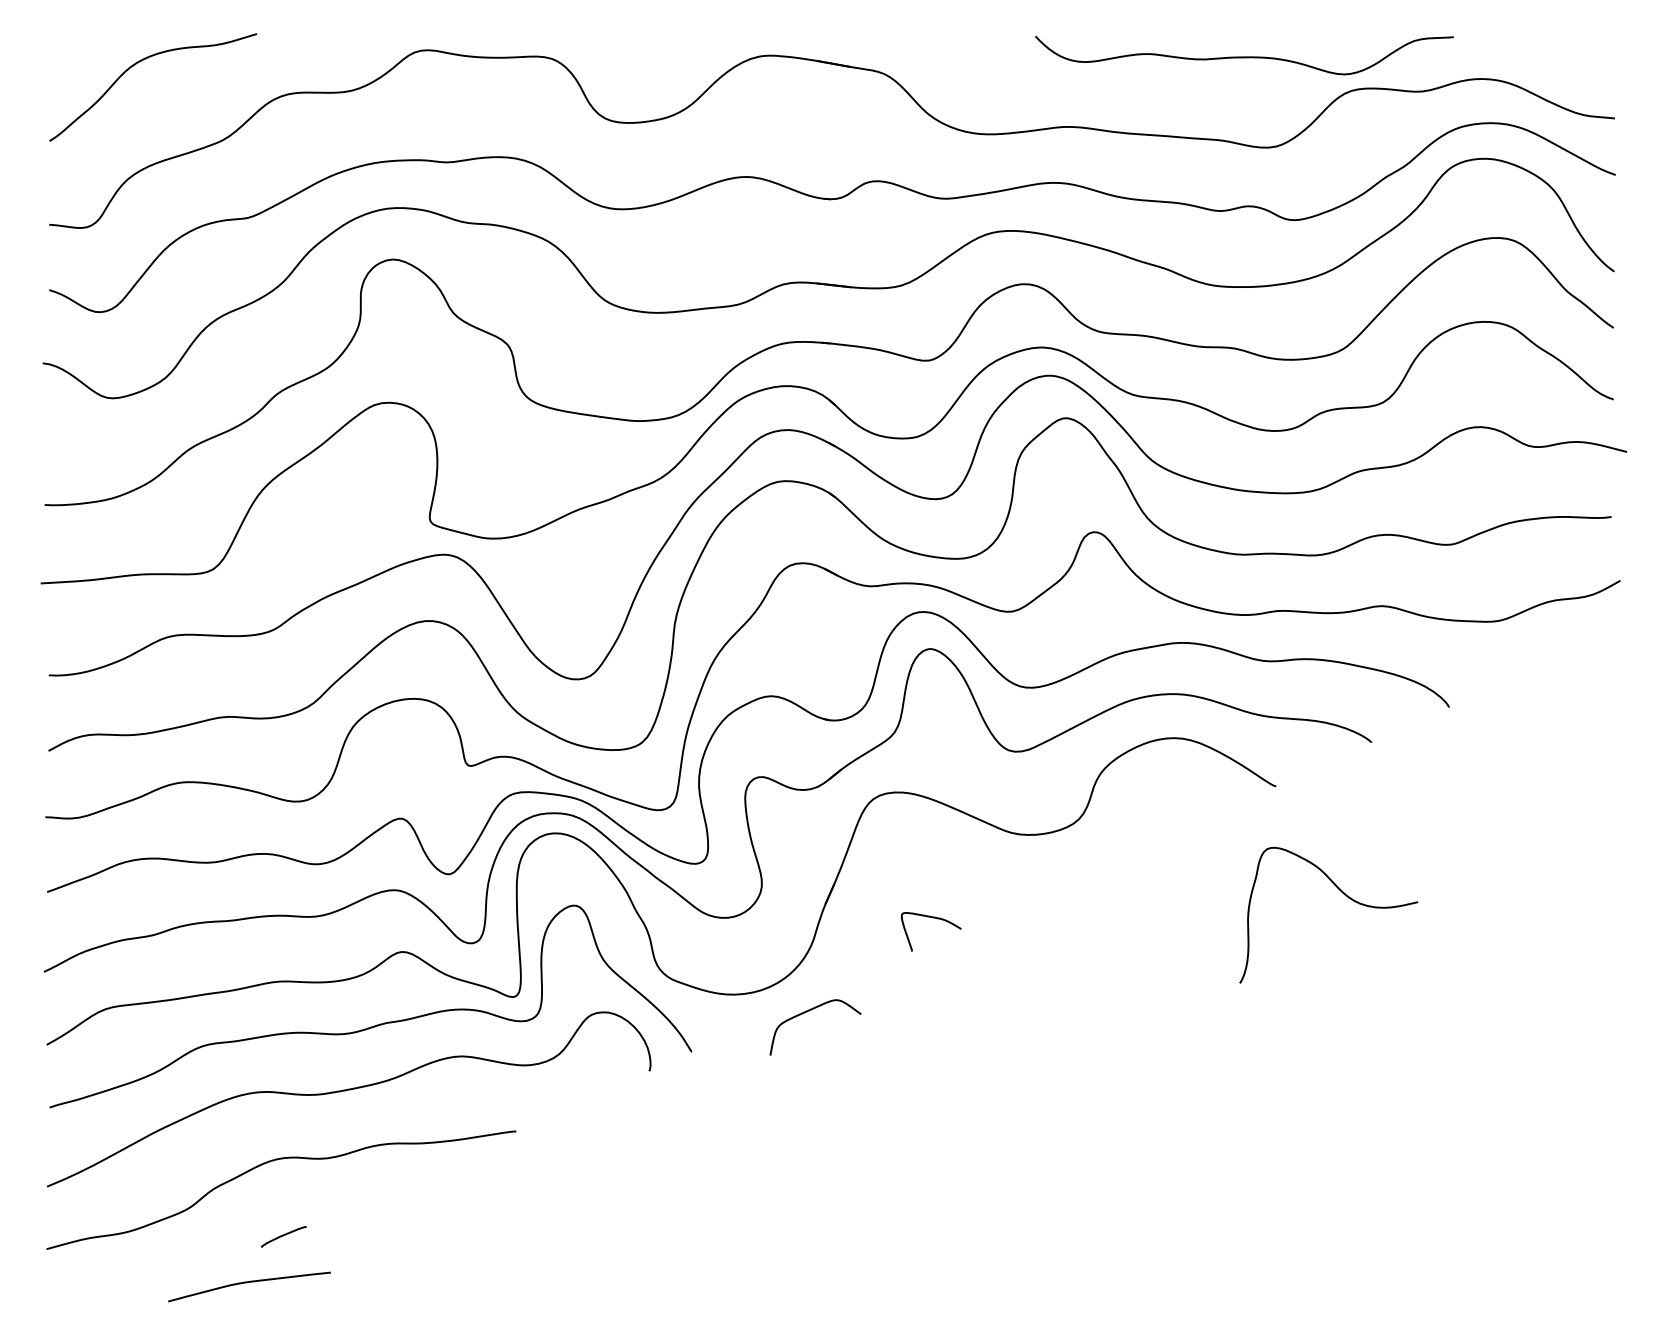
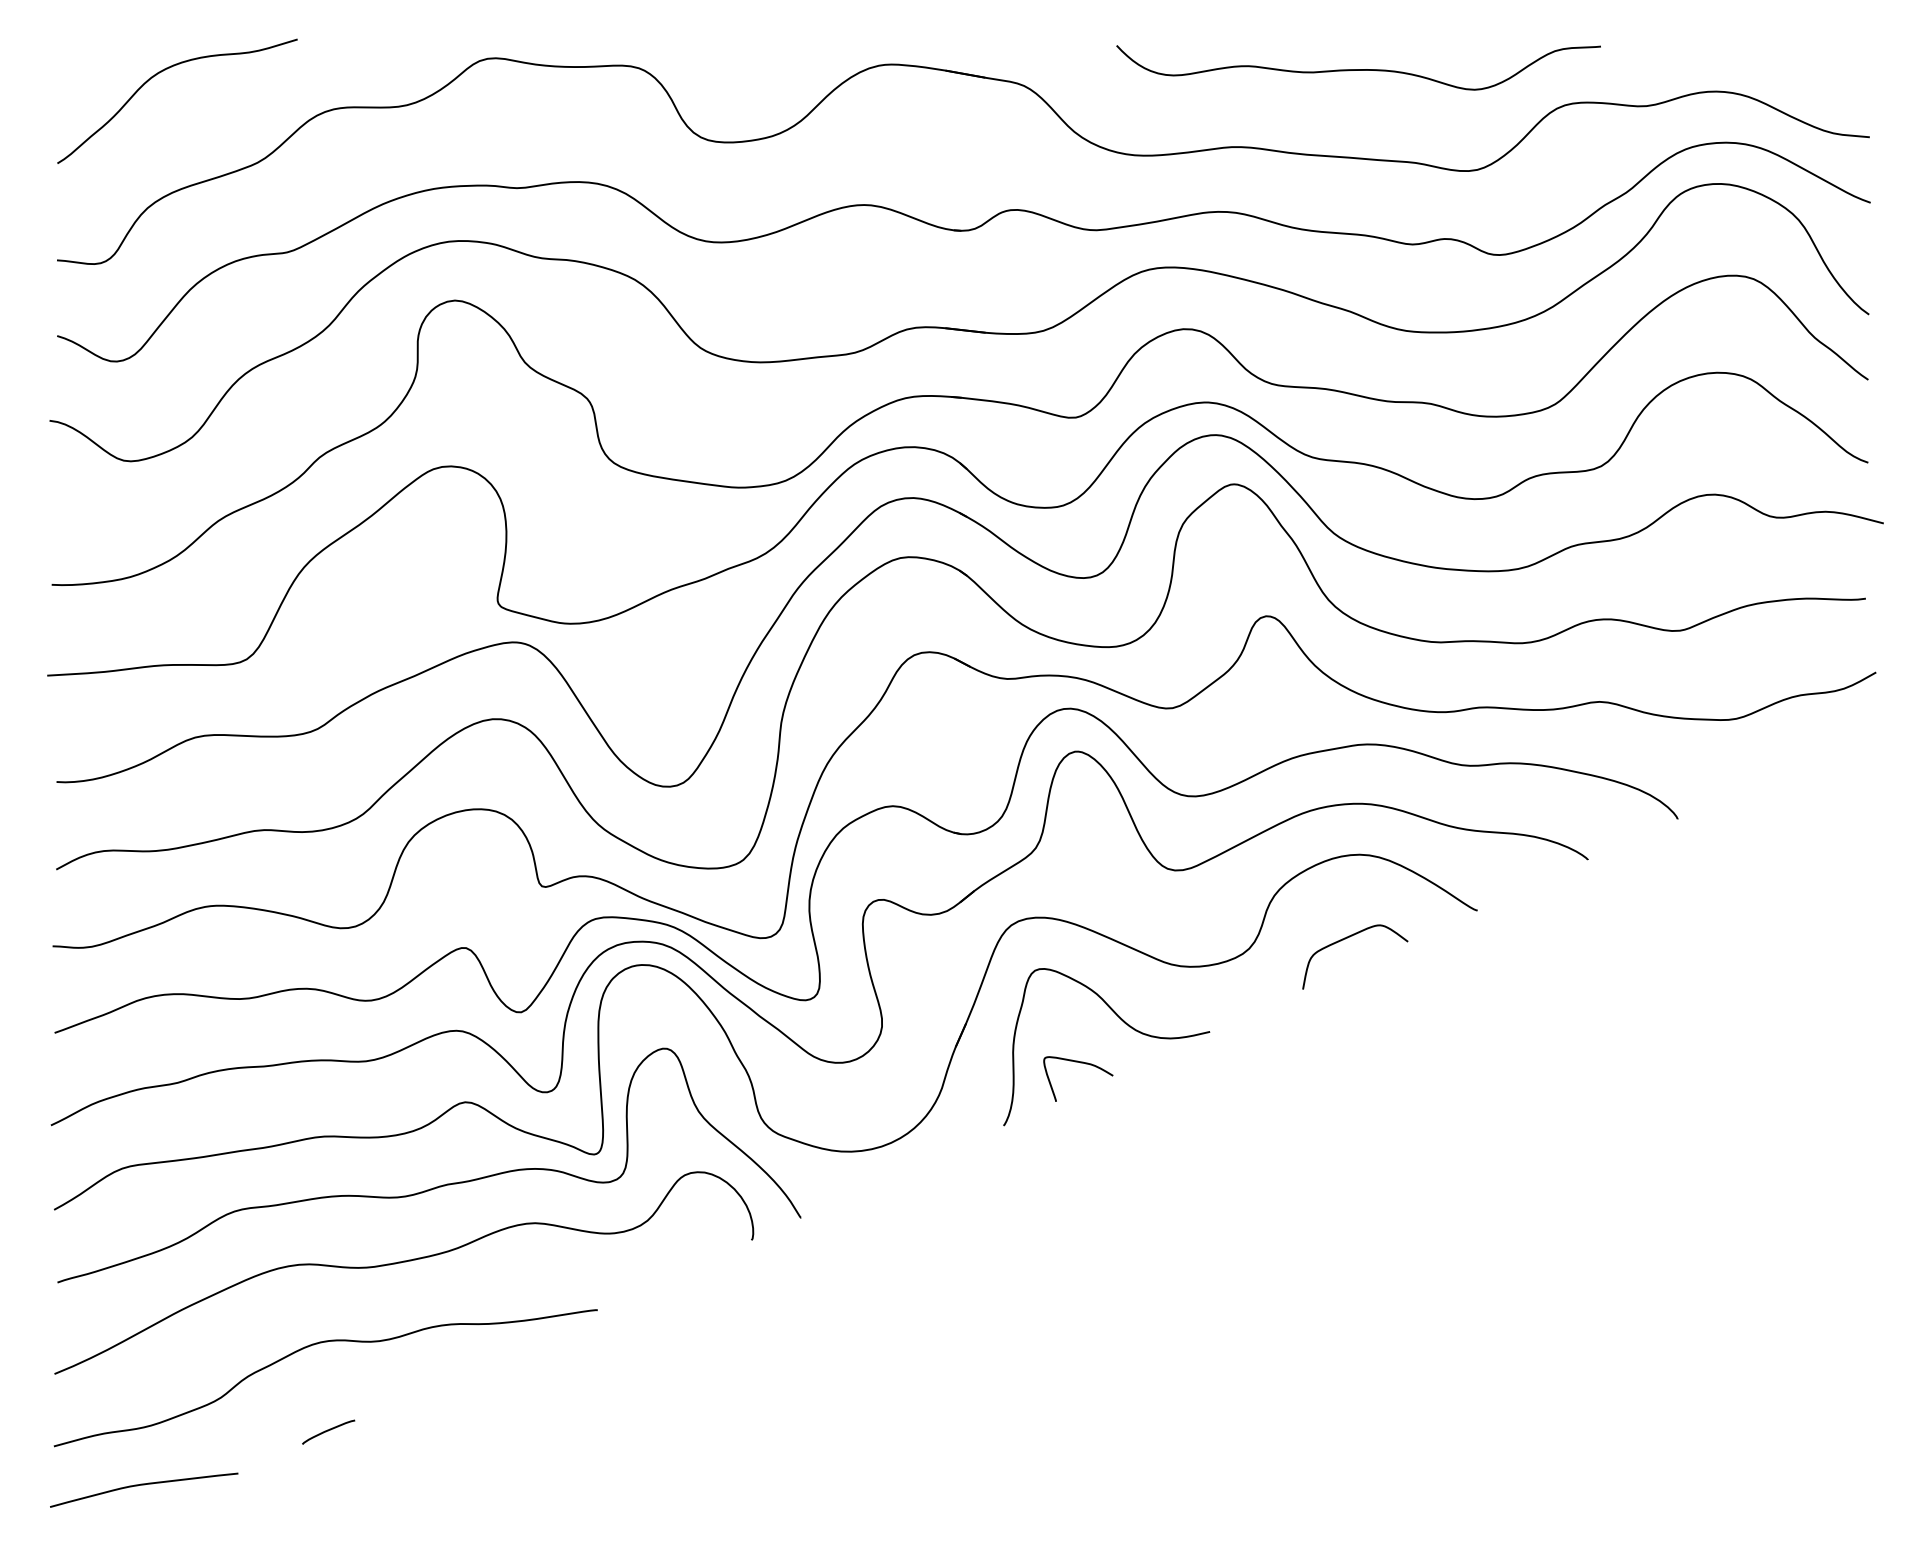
curve: (1244, 56) -> (1358, 69), moved
curve: (1344, 895) -> (1124, 1024), moved
curve: (807, 1012) -> (1345, 939), moved
curve: (247, 1283) -> (141, 1486), moved

